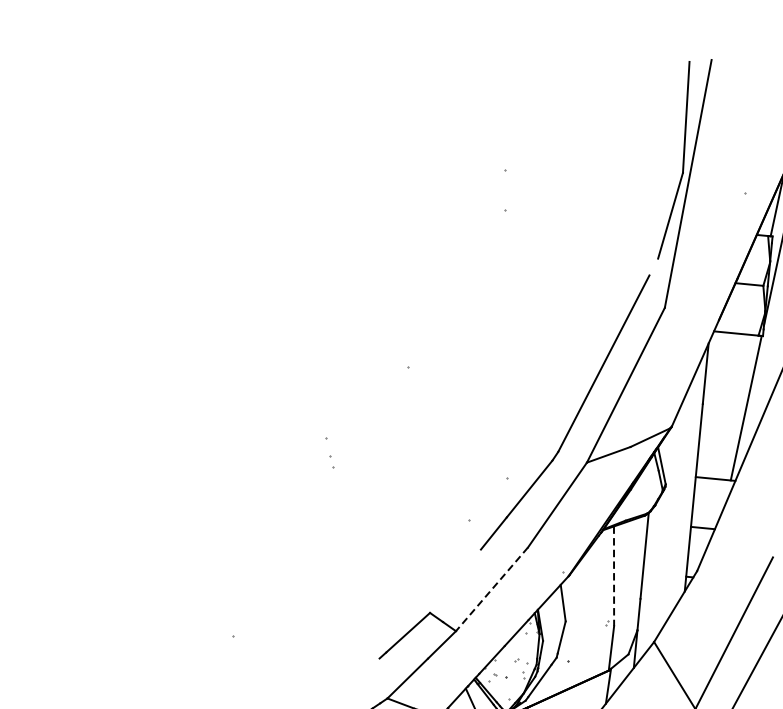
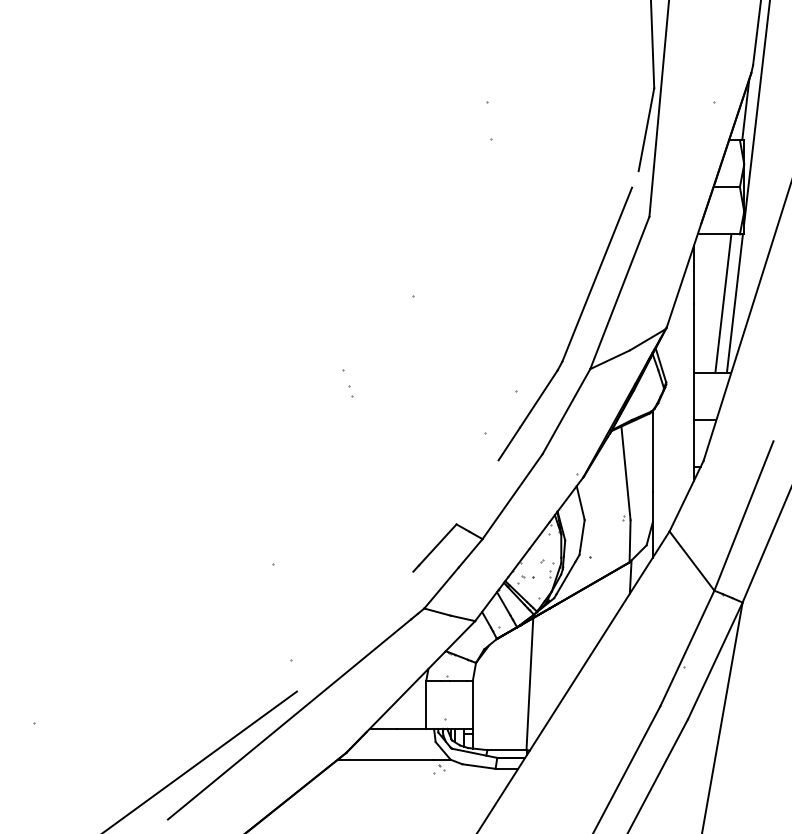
line: (734, 406) -> (723, 303), added
line: (614, 576) -> (626, 473), dashed -> solid
line: (491, 590) -> (512, 497), dashed -> solid

